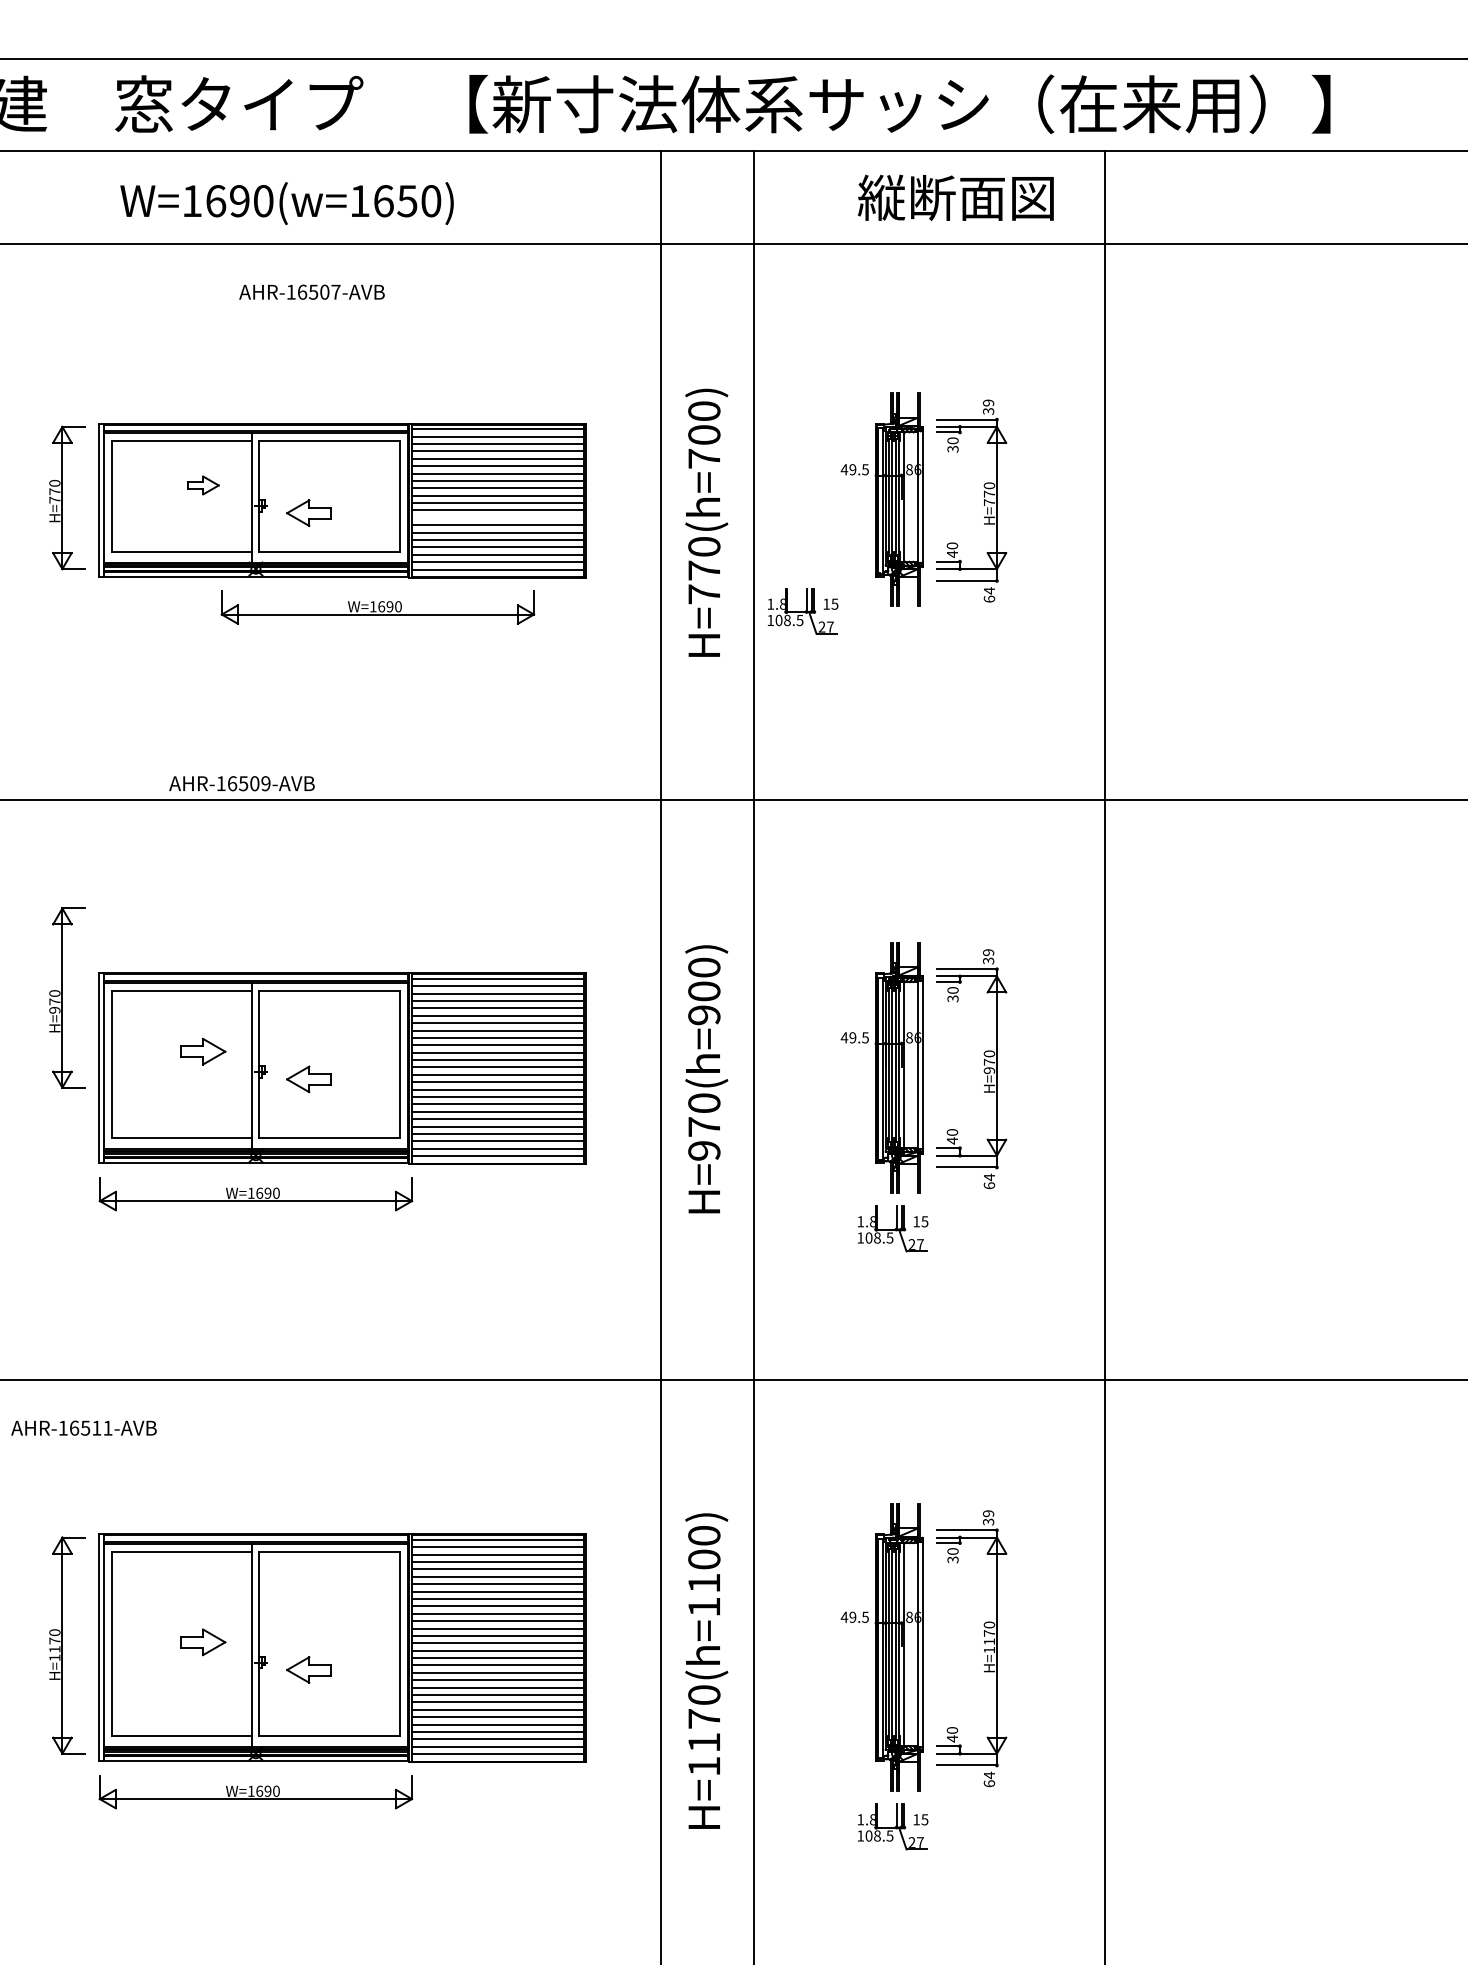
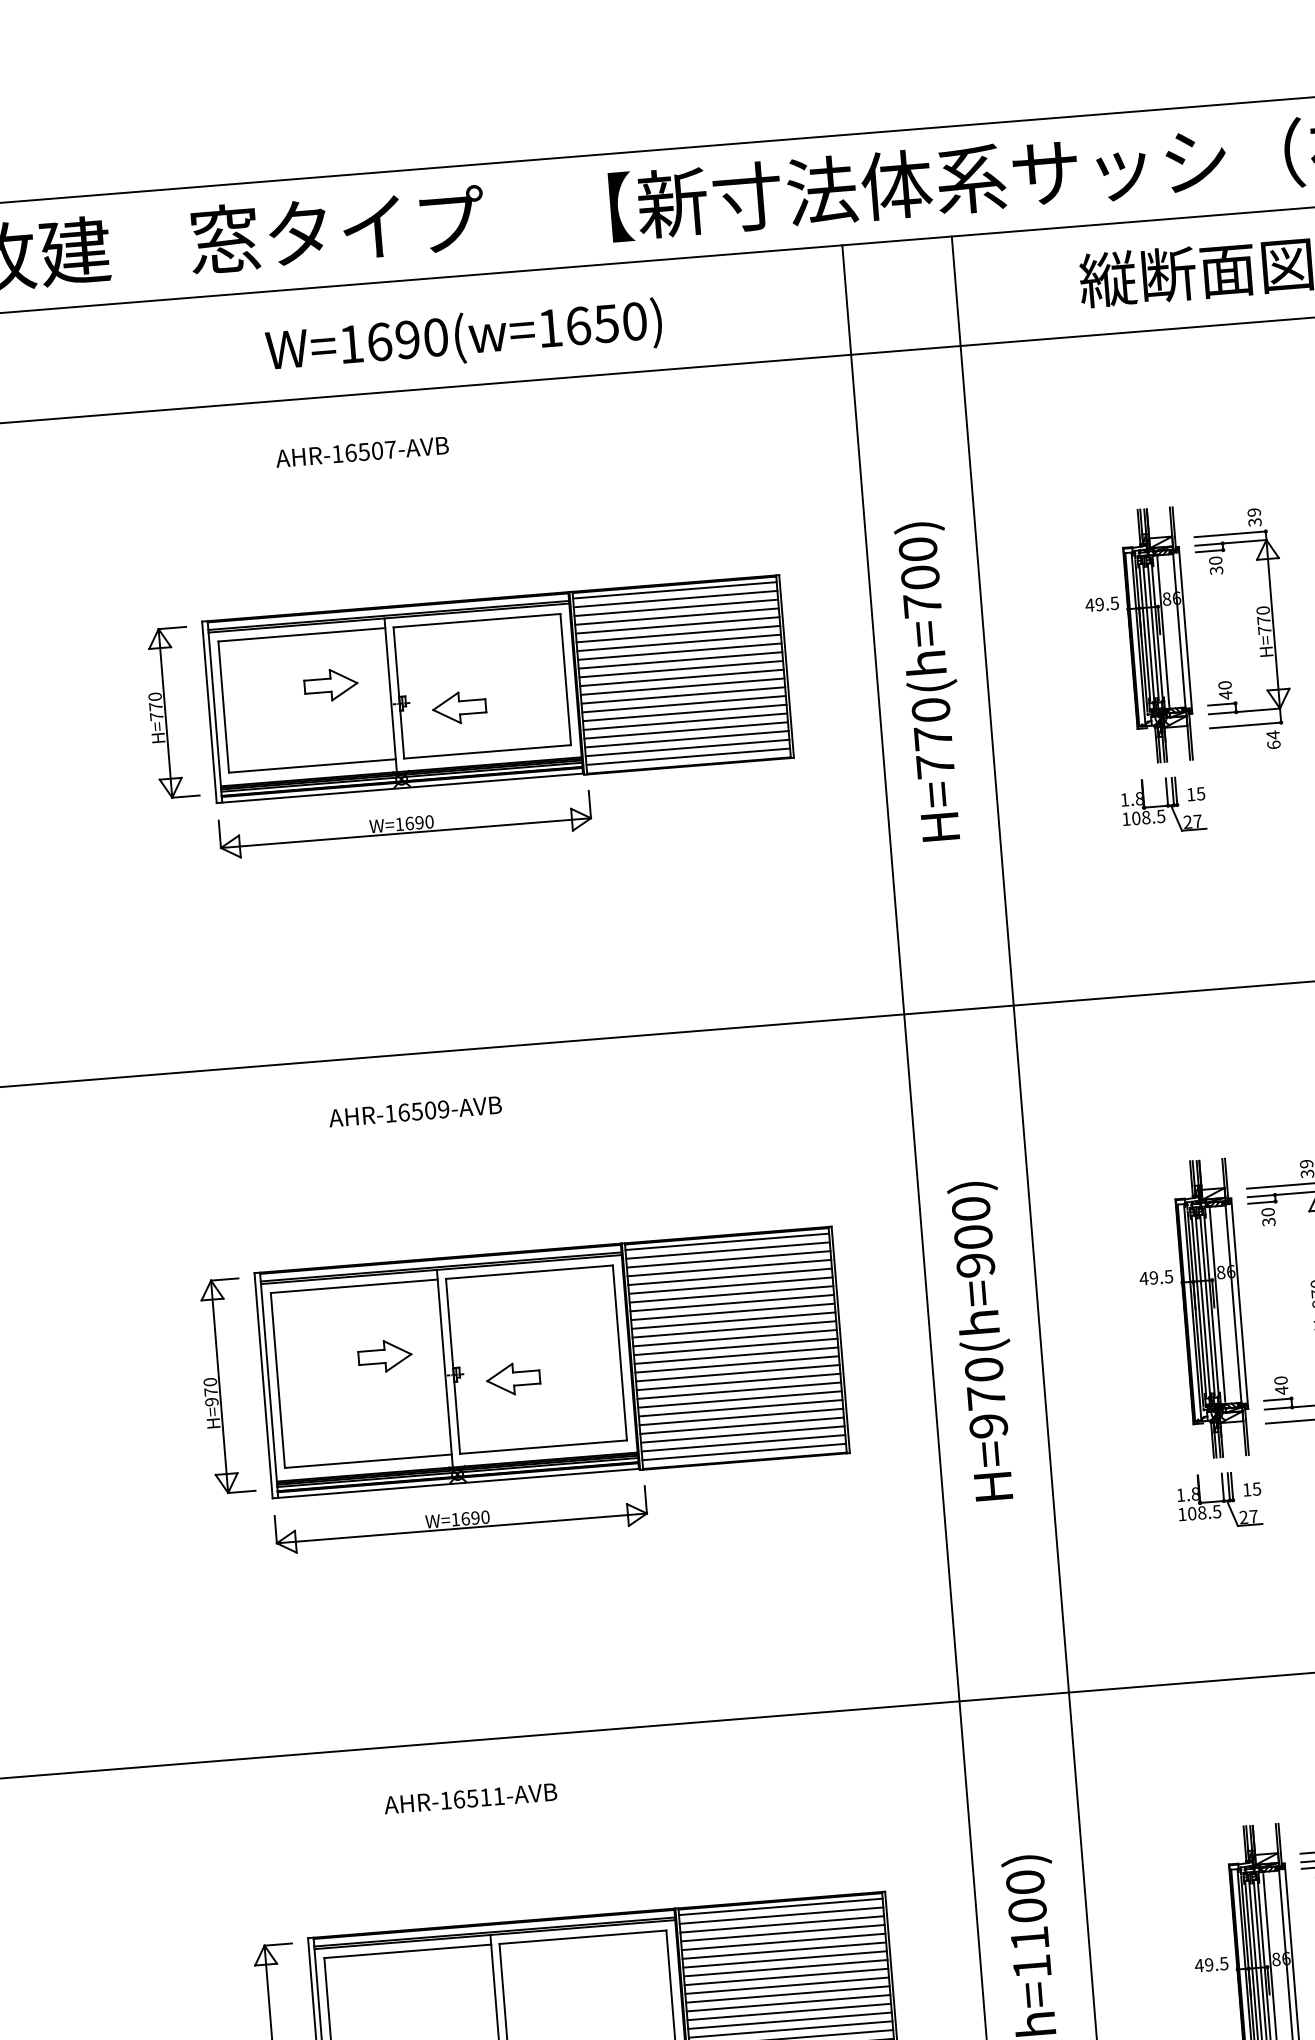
text: (286, 203) -> (463, 338), moved
text: (311, 291) -> (361, 451), moved
part: (203, 485) -> (331, 685), size x1.43
line: (497, 517) -> (683, 695), added
part: (377, 607) -> (404, 824), moved
part: (802, 611) -> (1163, 805), moved
text: (241, 783) -> (414, 1111), moved
part: (67, 997) -> (225, 1385), moved
text: (83, 1427) -> (469, 1797), moved

